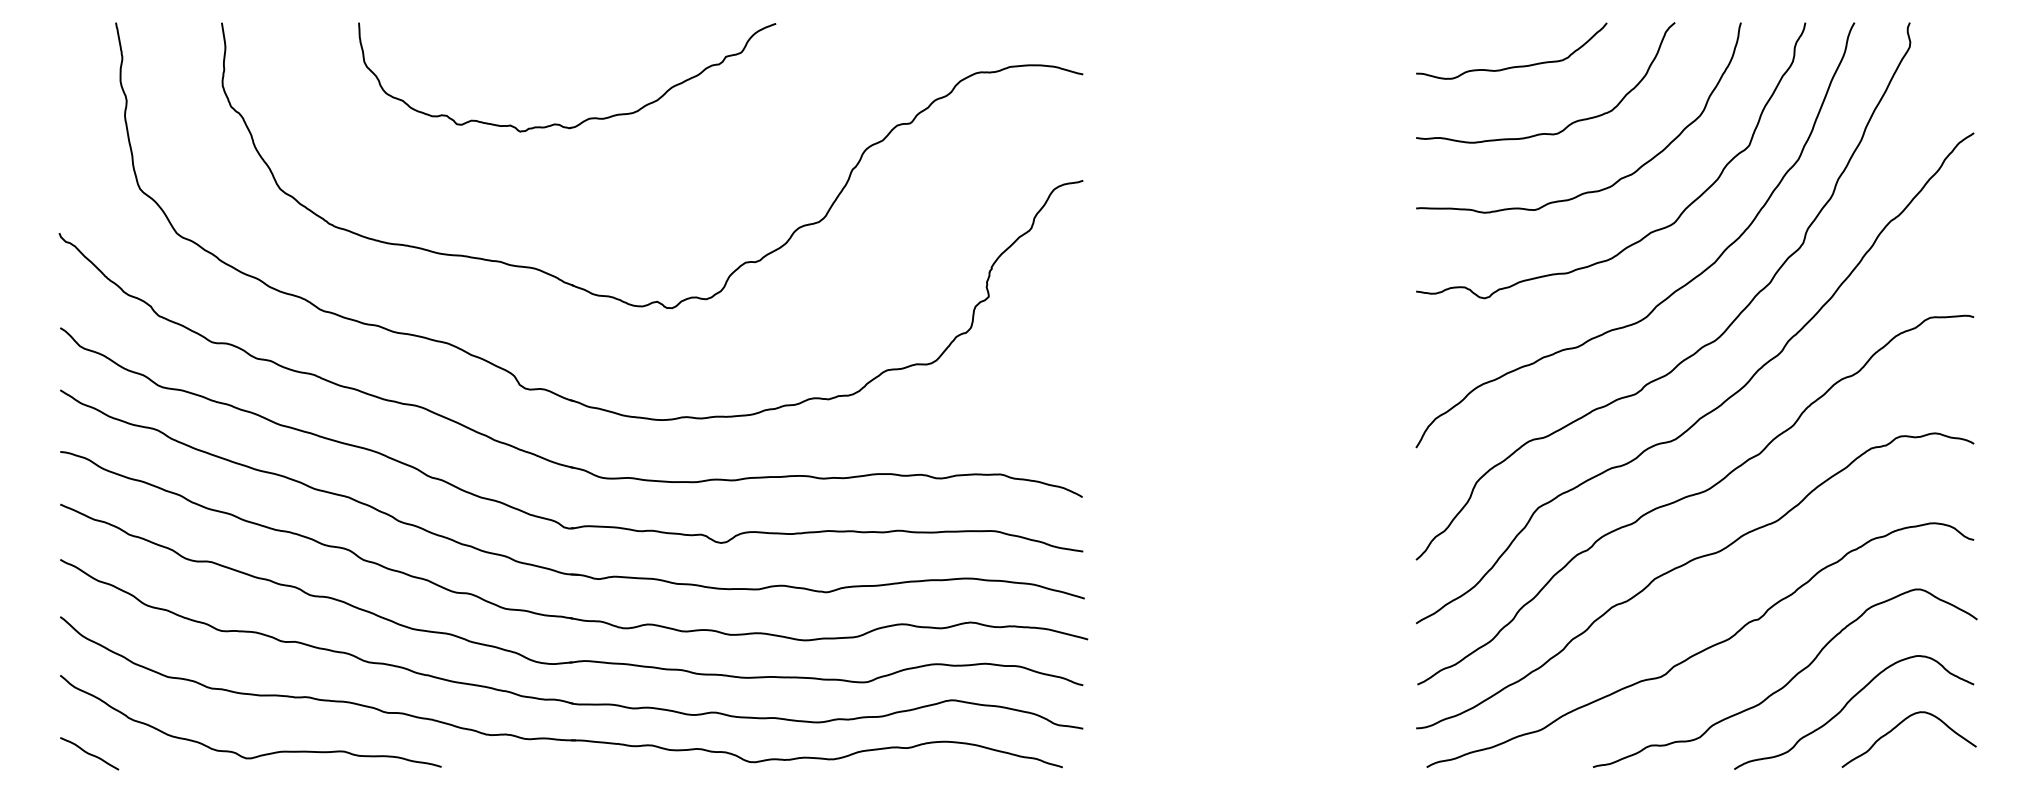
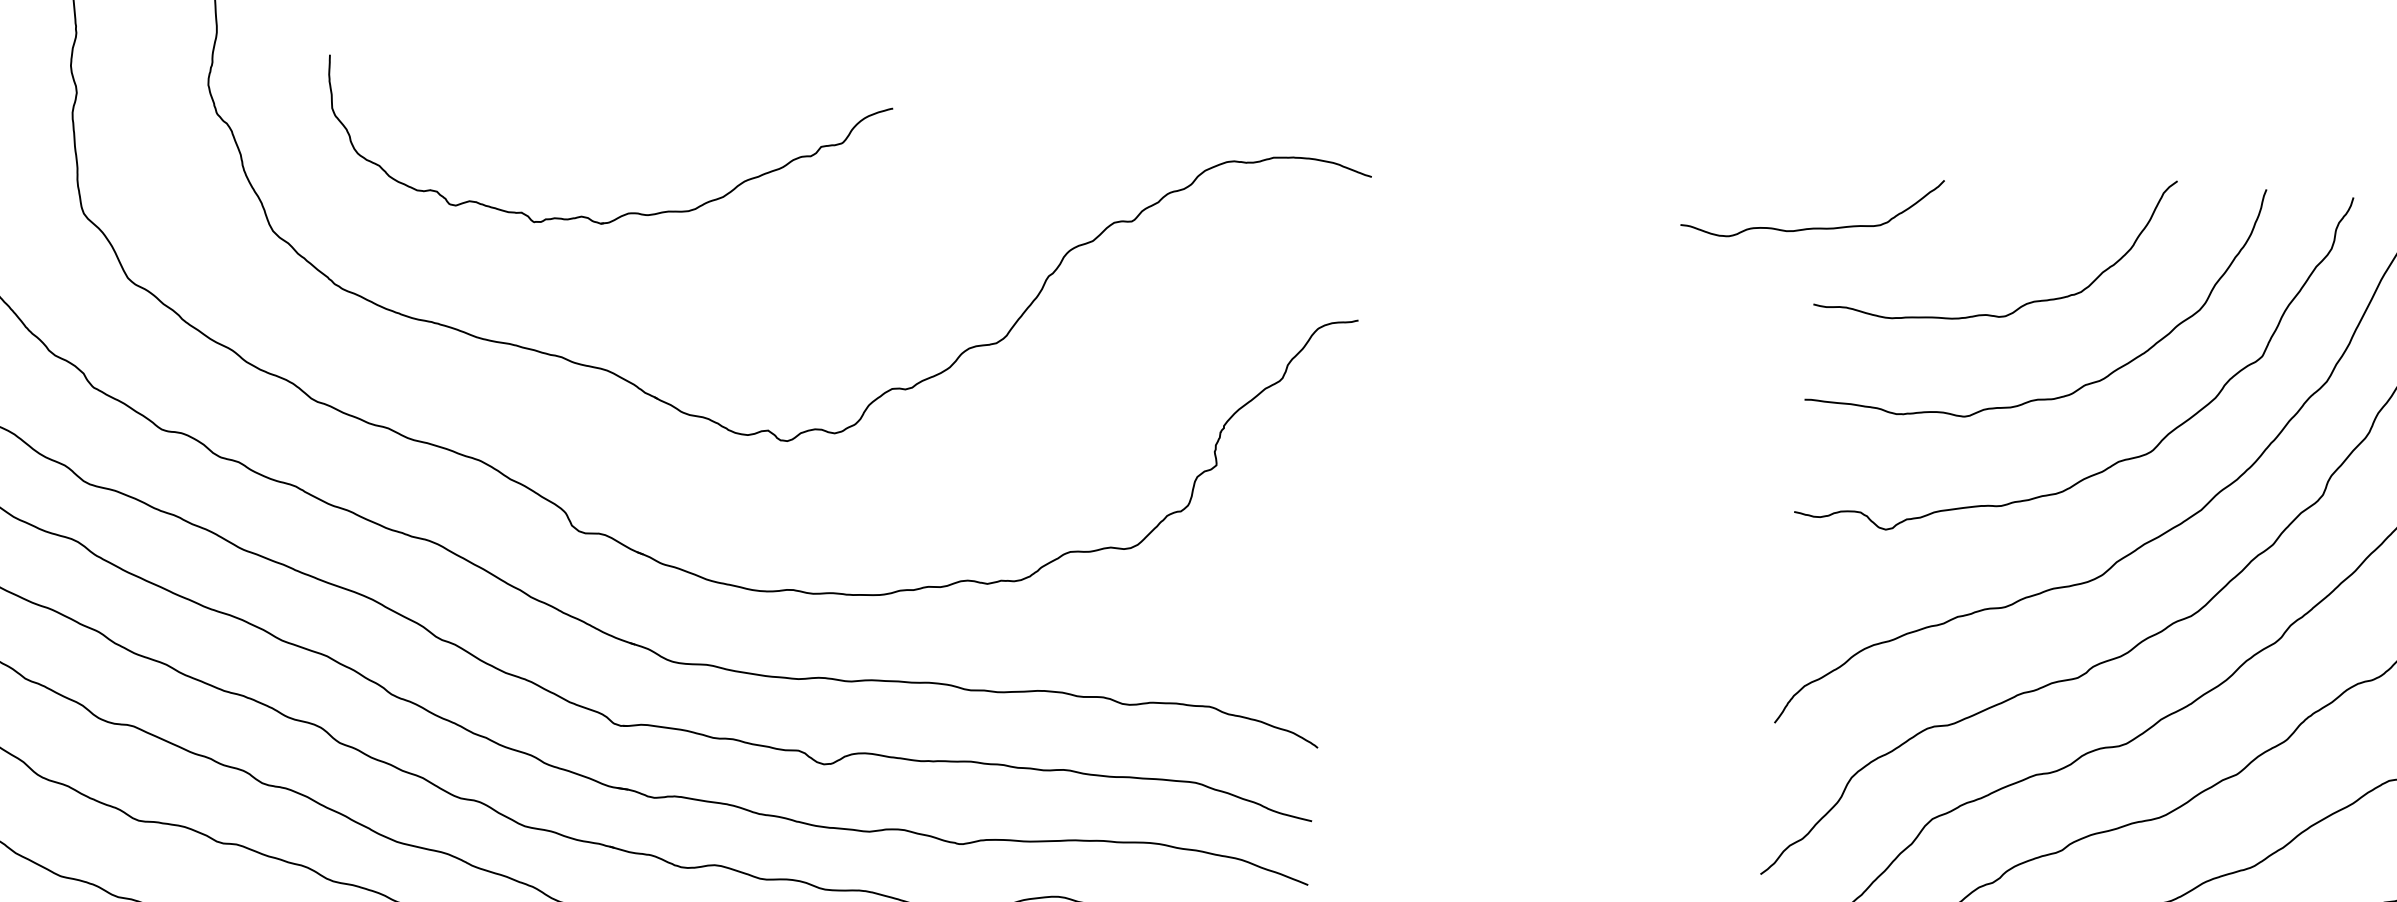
curve: (1511, 66) -> (1810, 227), moved
part: (587, 118) -> (626, 212), moved

